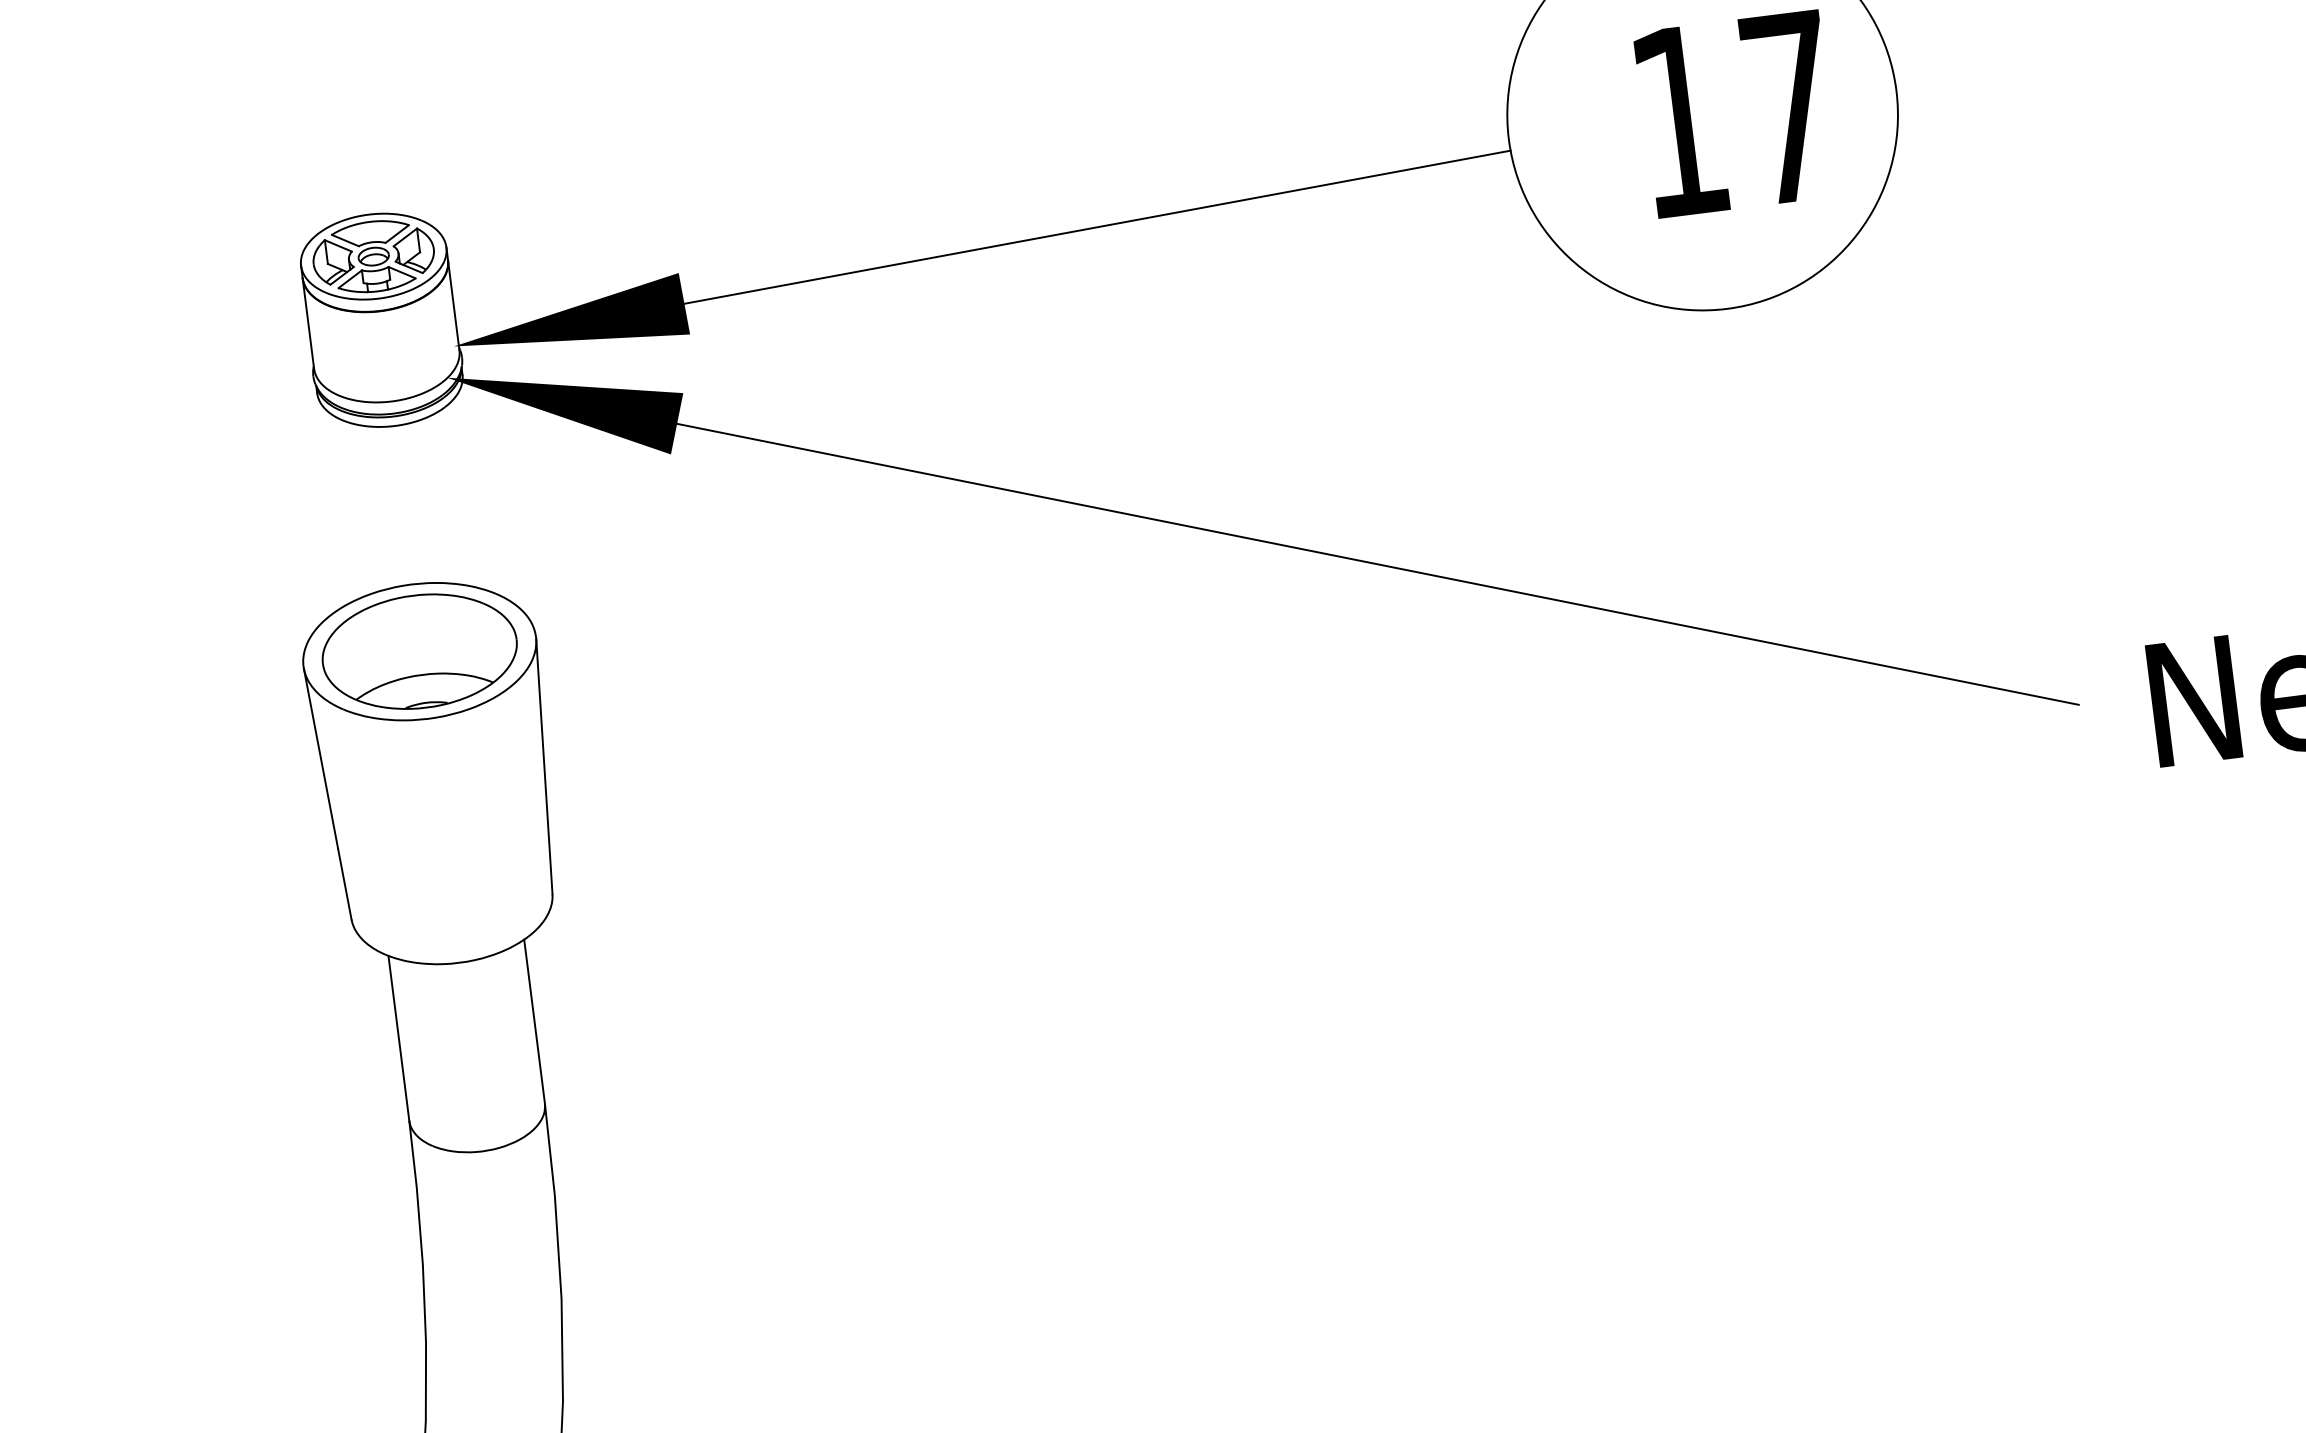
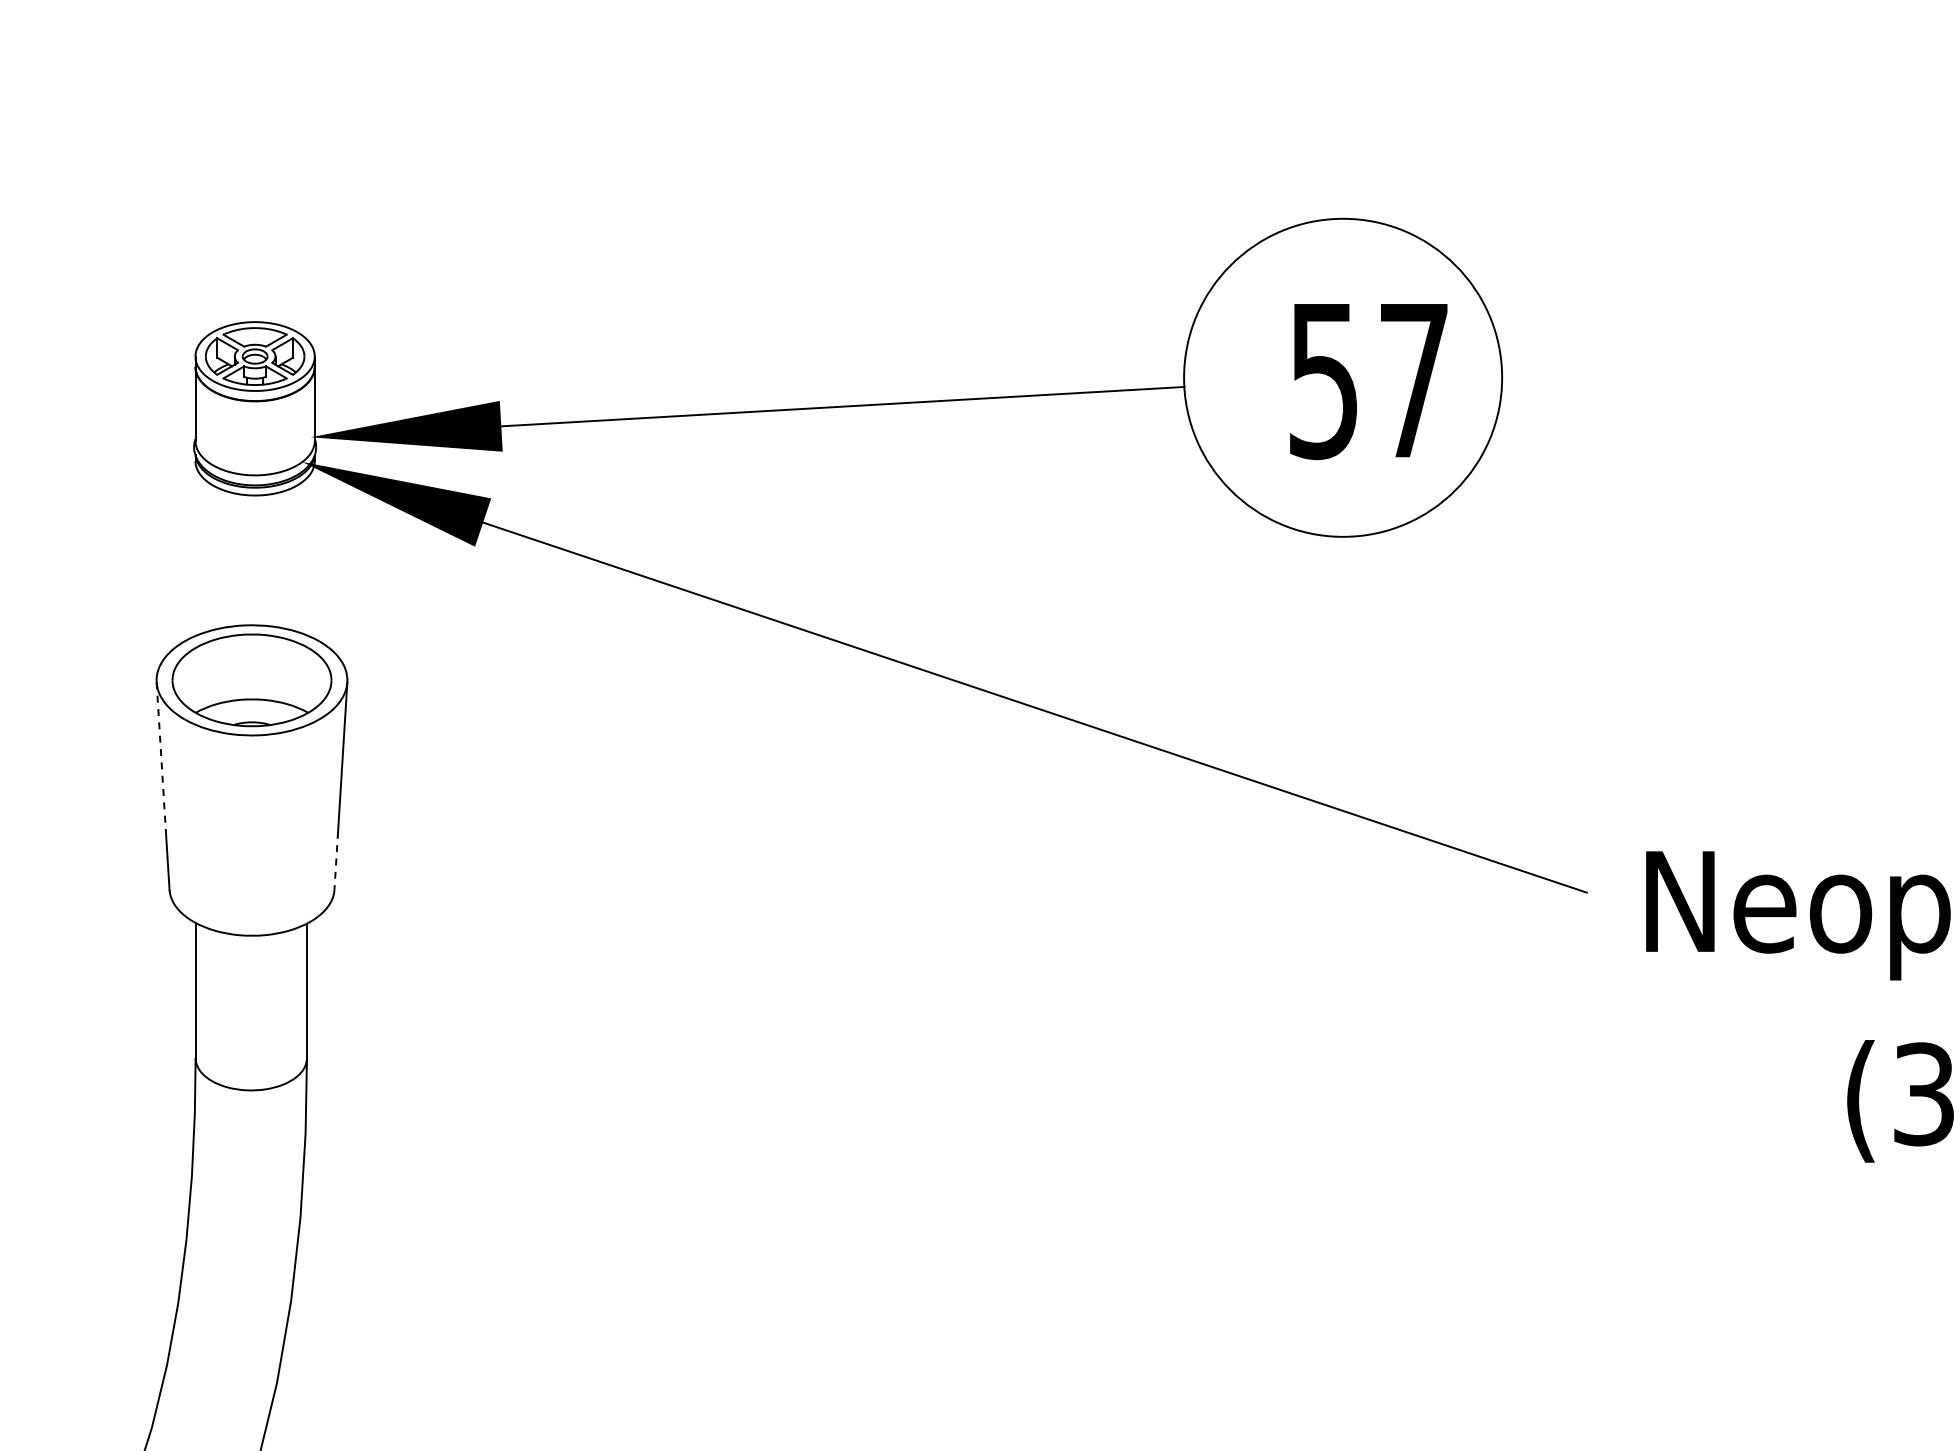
text: (1679, 123) -> (1323, 382), 17 -> 57
line: (321, 758) -> (161, 756), solid -> dashed
line: (550, 859) -> (336, 861), solid -> dashed

